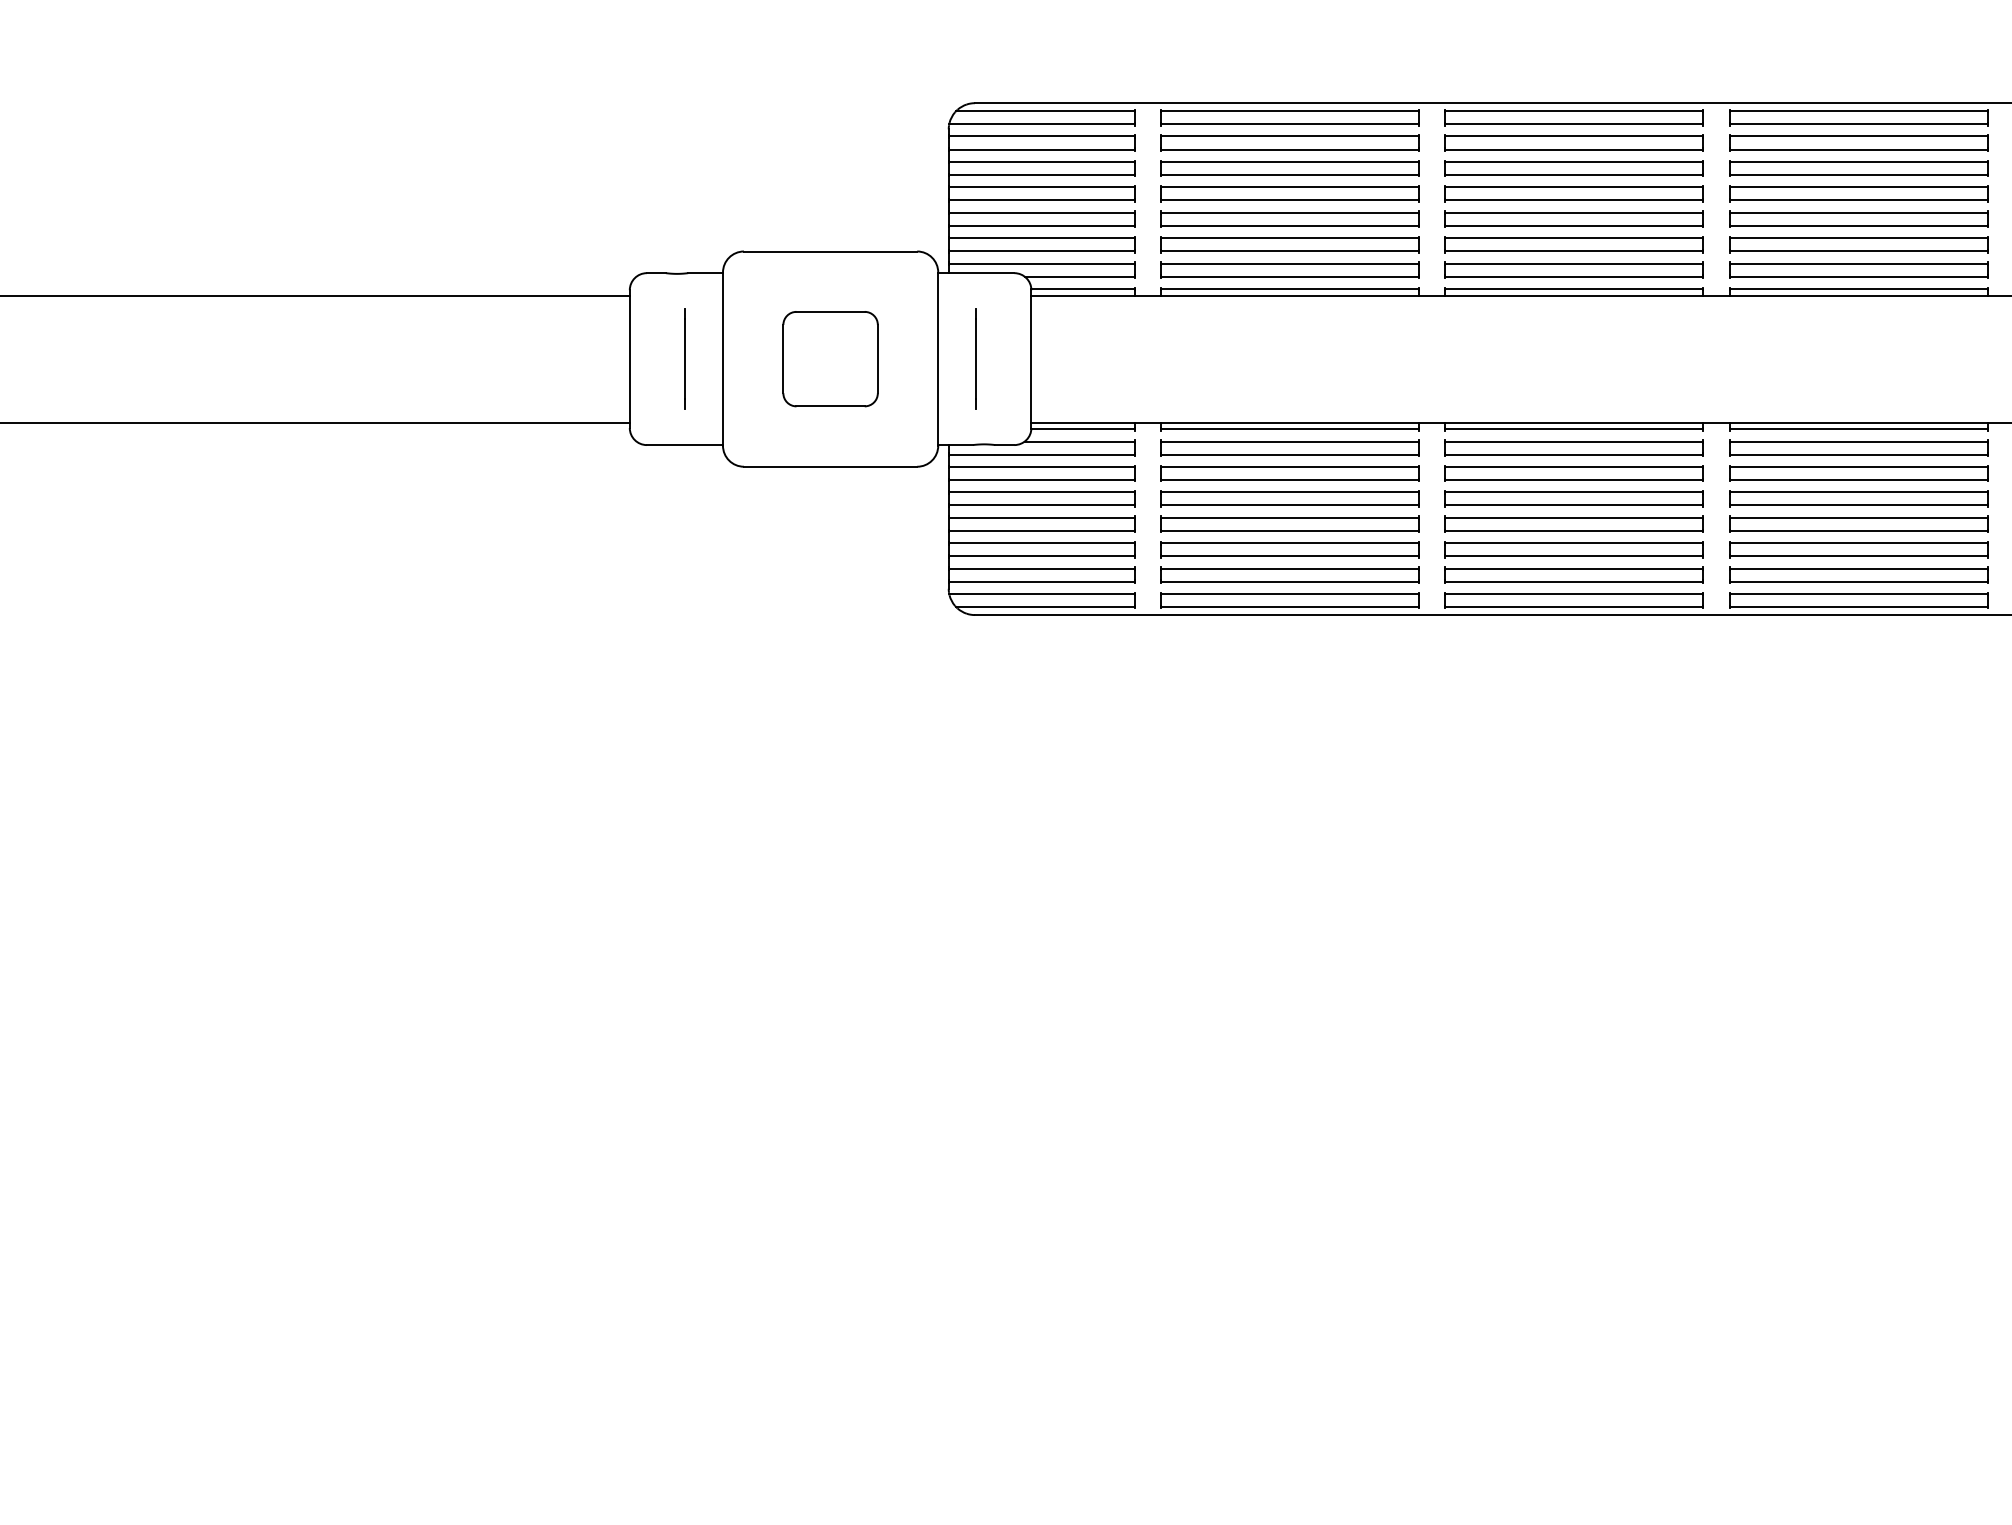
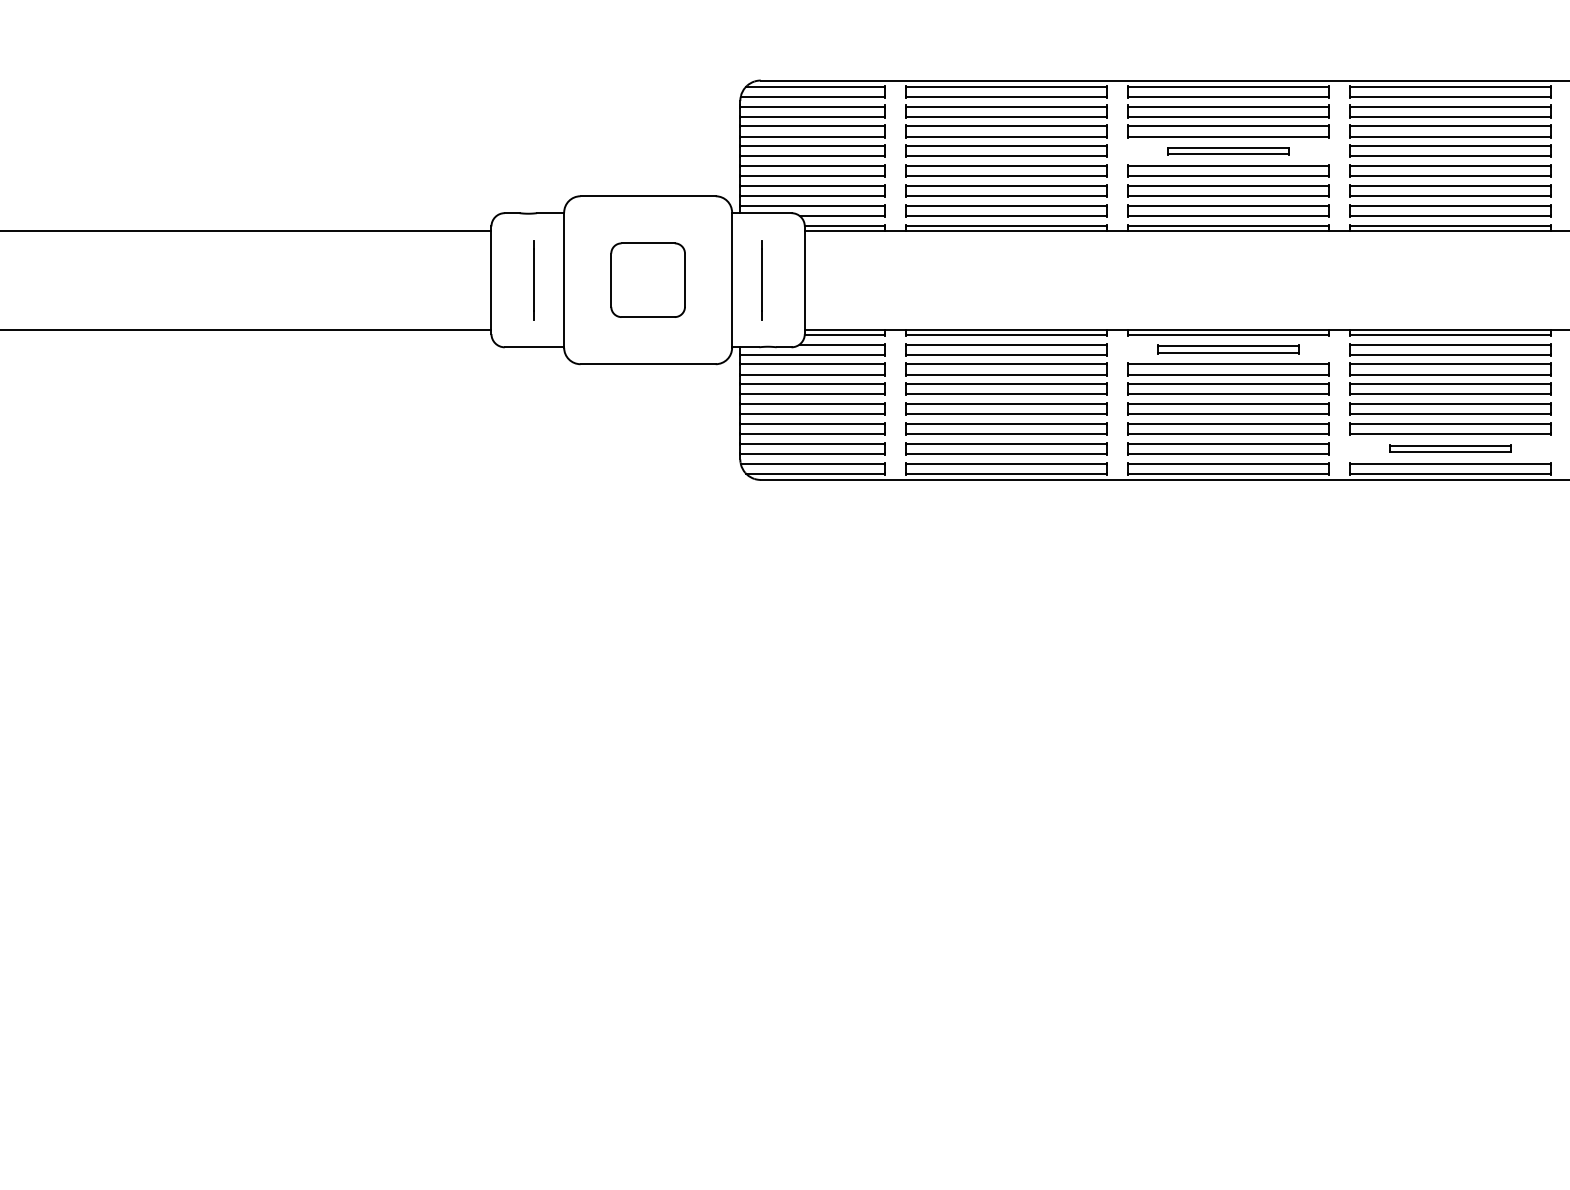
part: (1573, 193) -> (1227, 151), size x0.6
part: (1573, 447) -> (1227, 349), size x0.7
part: (1858, 574) -> (1450, 448), size x0.6

